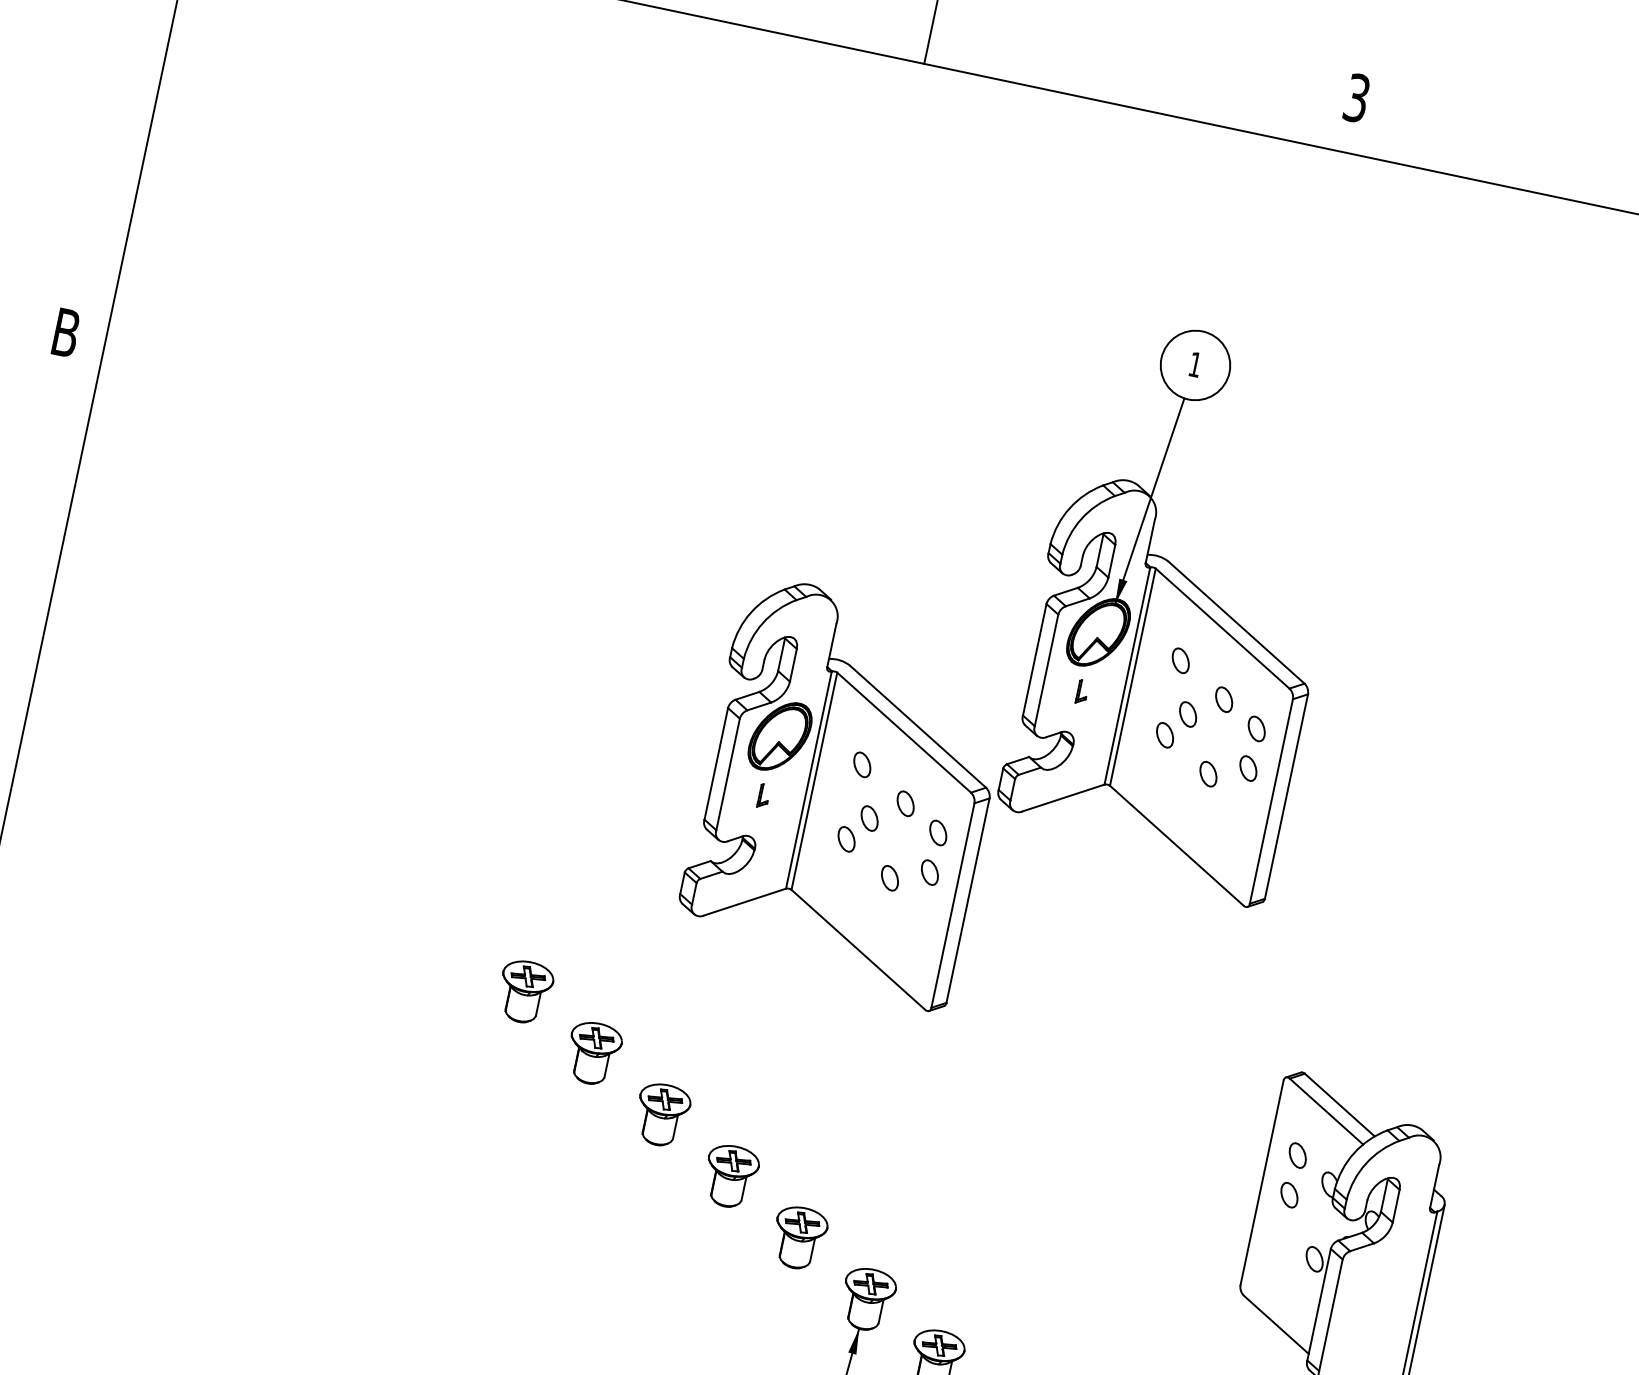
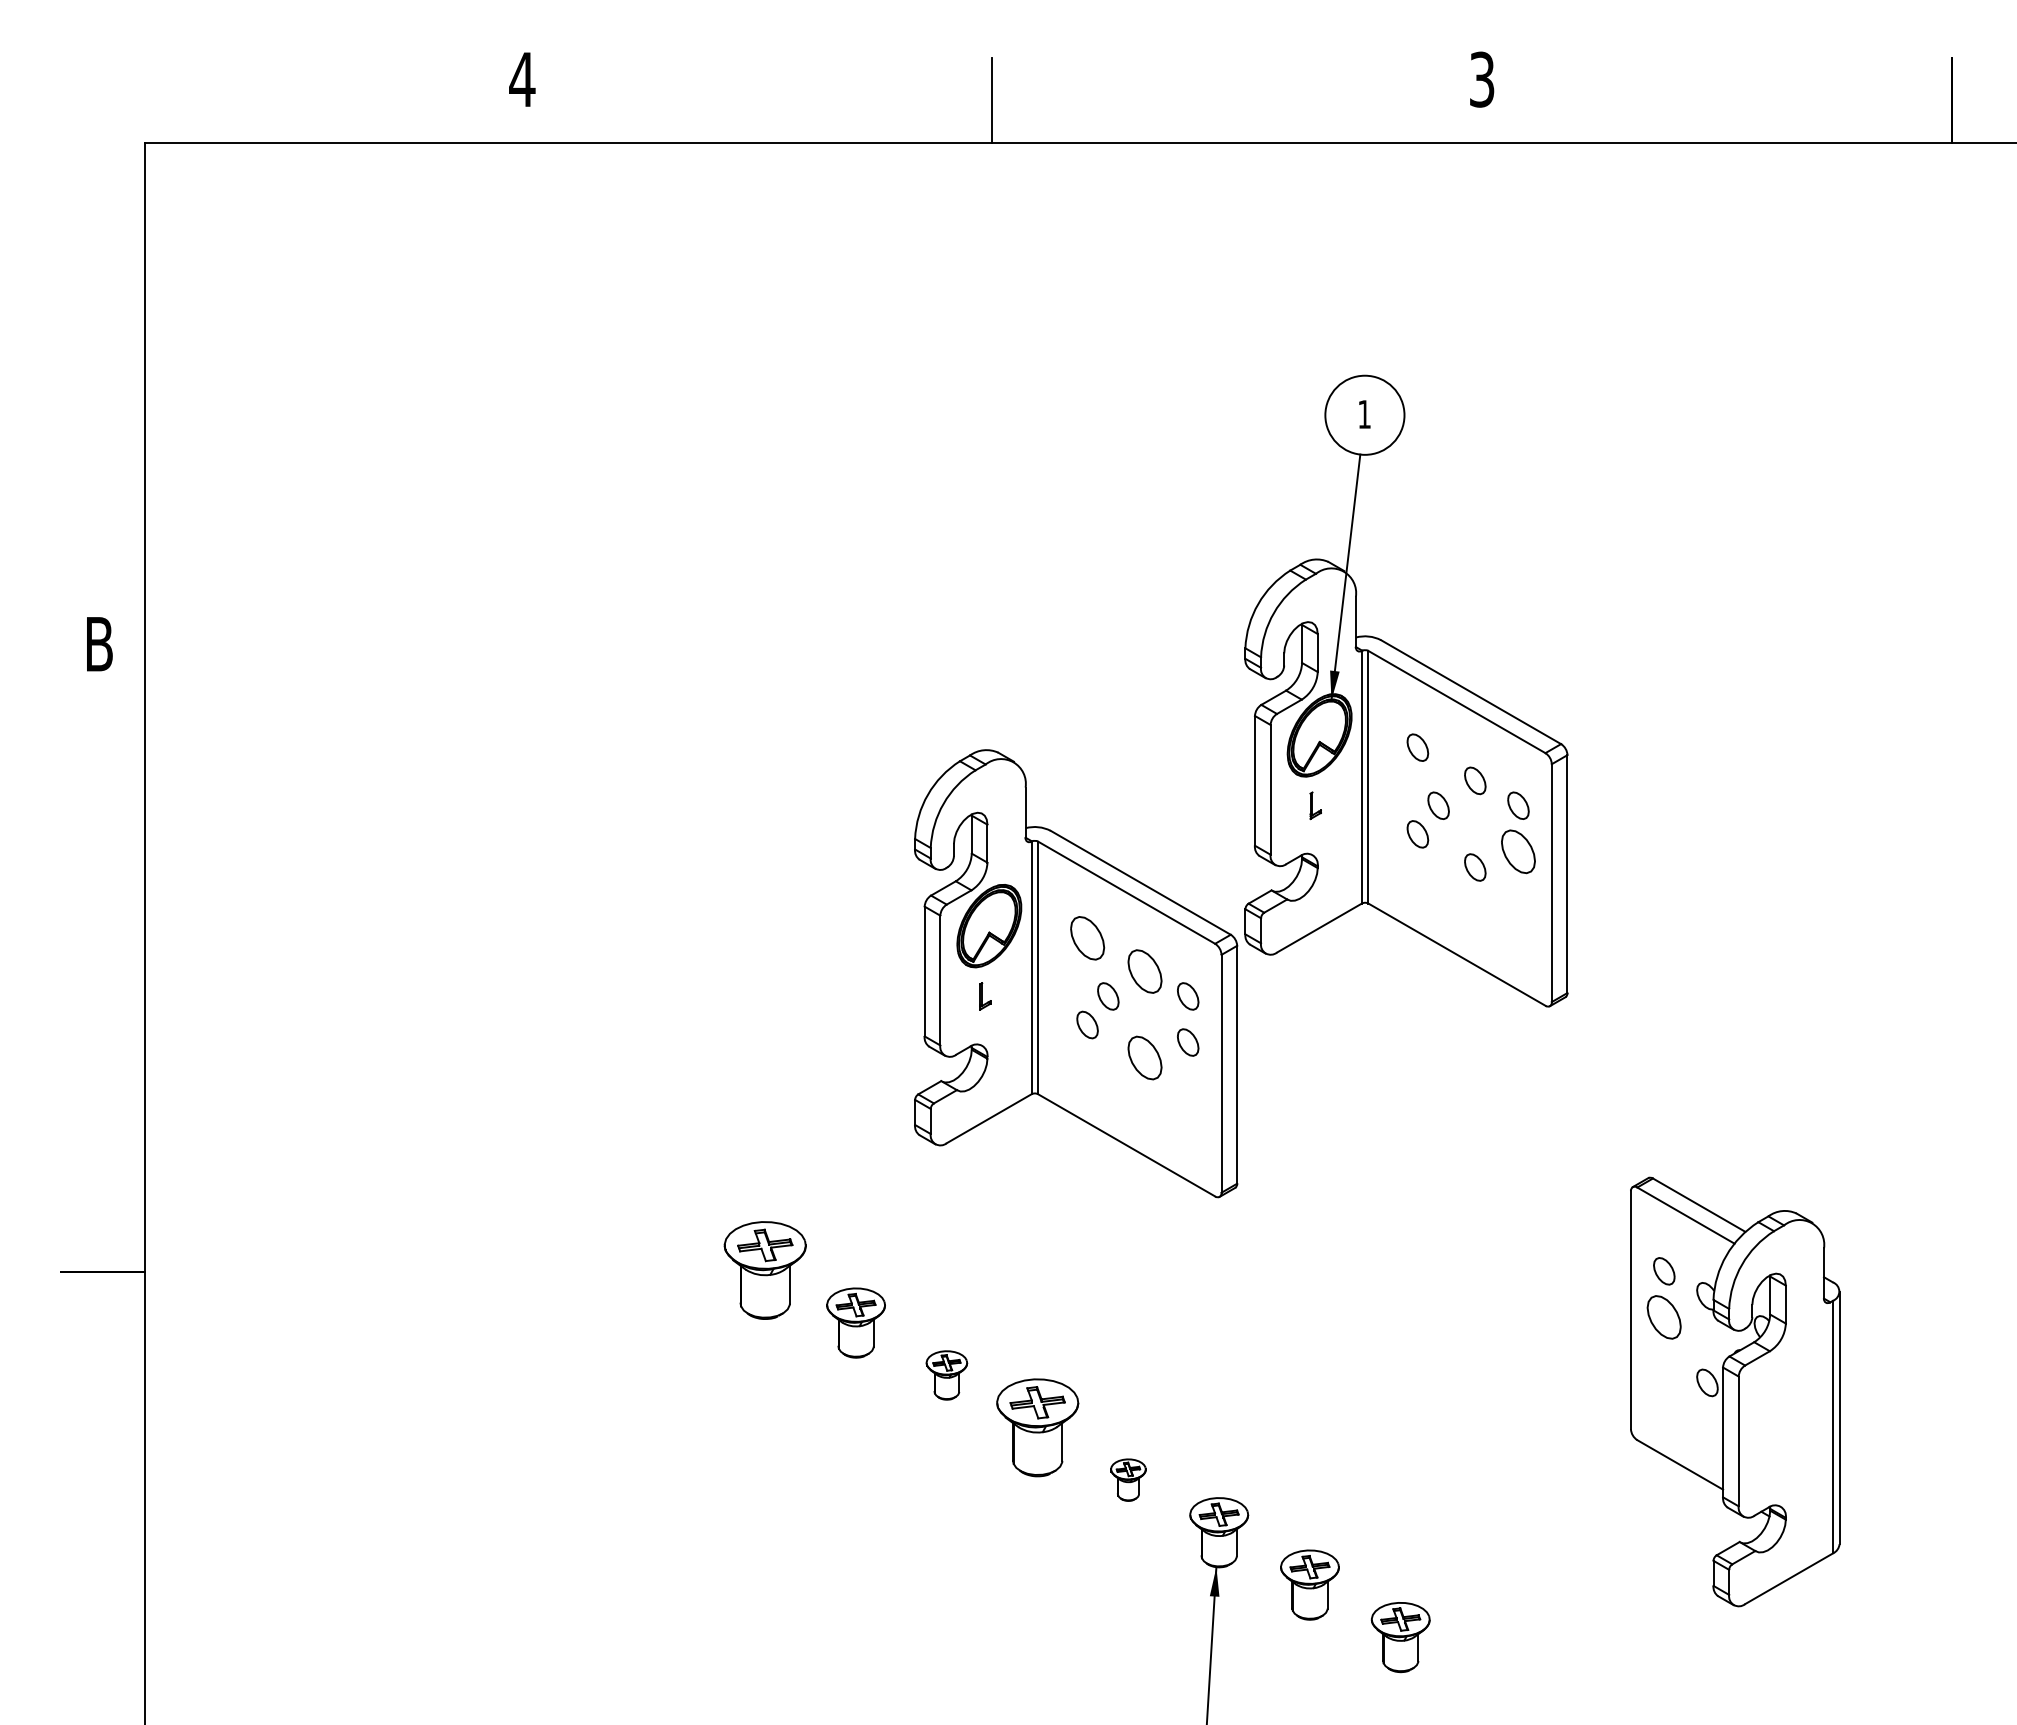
part: (862, 764) -> (1087, 938), size x1.6
part: (1248, 768) -> (1518, 851), size x1.6
part: (905, 803) -> (1144, 971), size x1.6
part: (889, 878) -> (1144, 1058), size x1.6
part: (525, 992) -> (765, 1270), size x1.4
part: (661, 1115) -> (946, 1375), size x0.7
part: (730, 1176) -> (1037, 1427), size x1.4
part: (1289, 1195) -> (1664, 1317), size x1.6
part: (799, 1237) -> (1128, 1479), size x0.6

